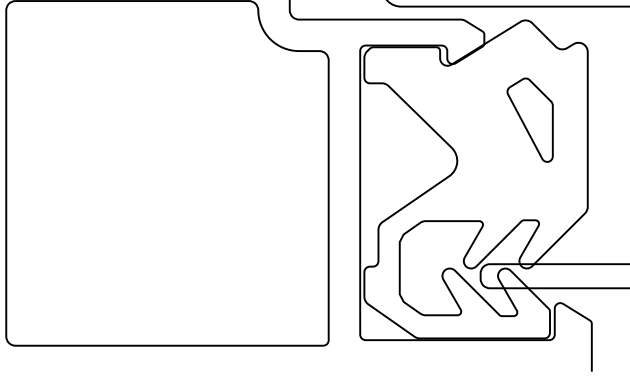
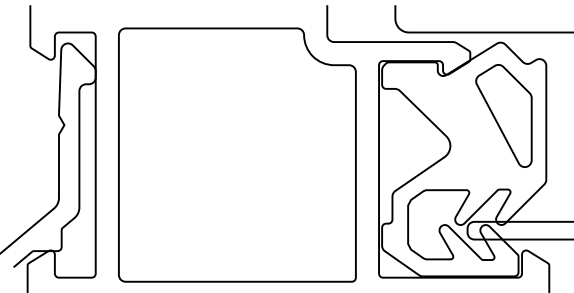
part: (529, 119) -> (503, 115), size x1.67

